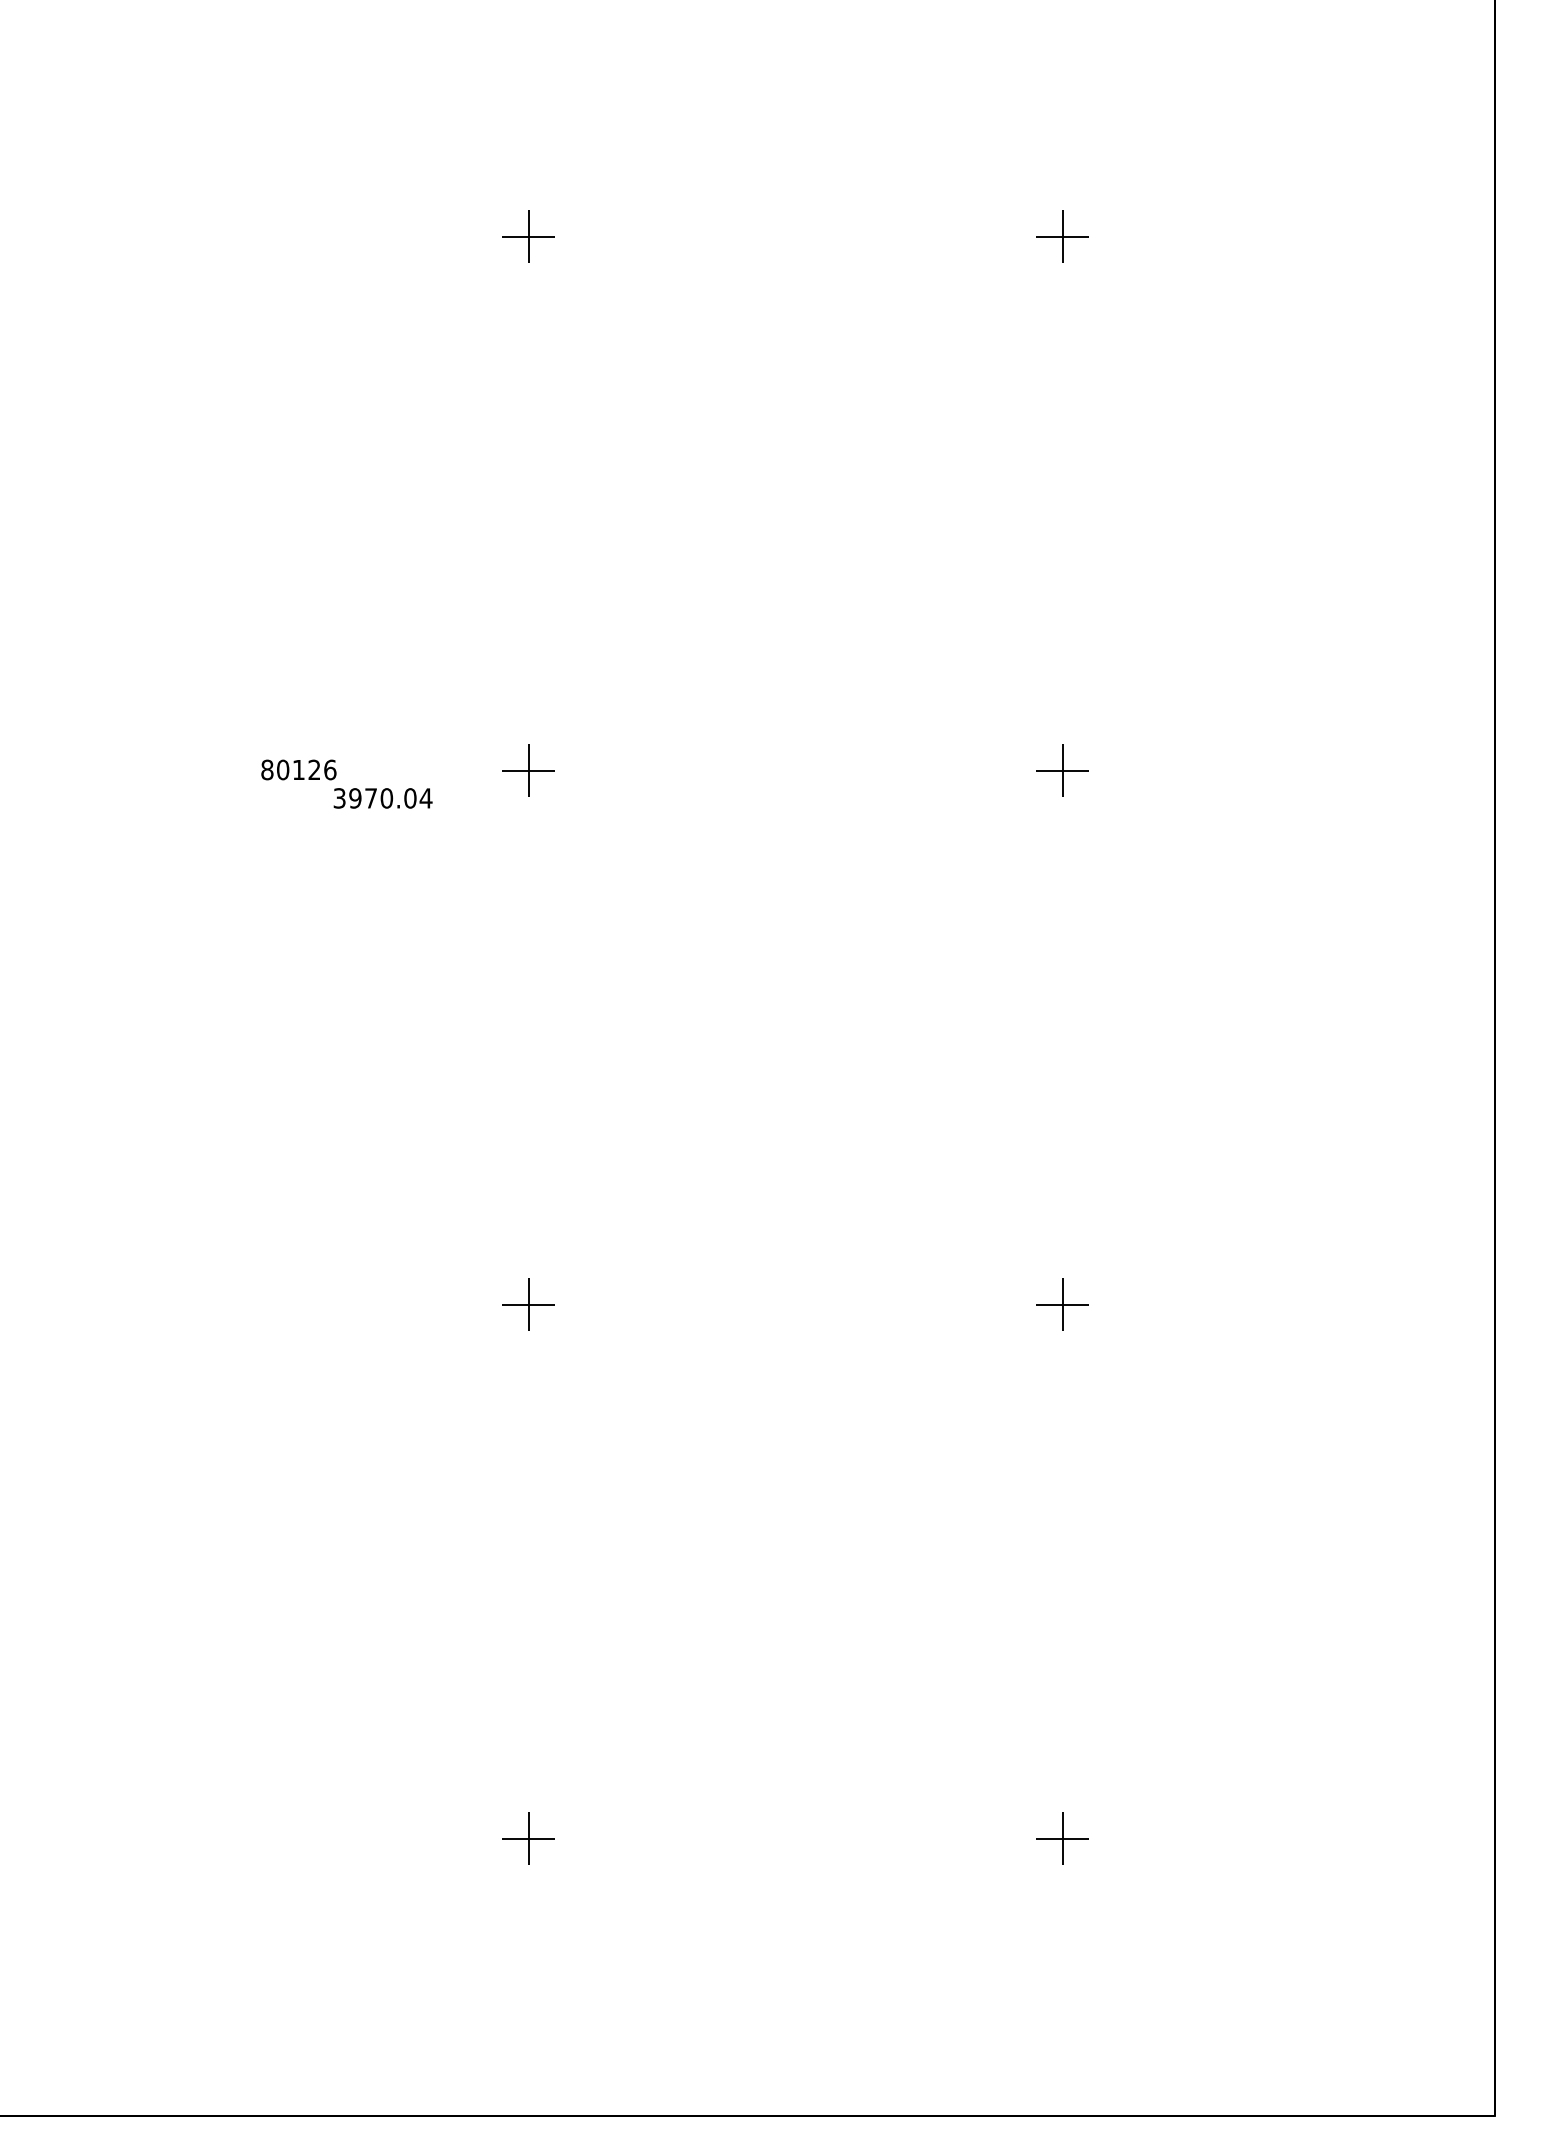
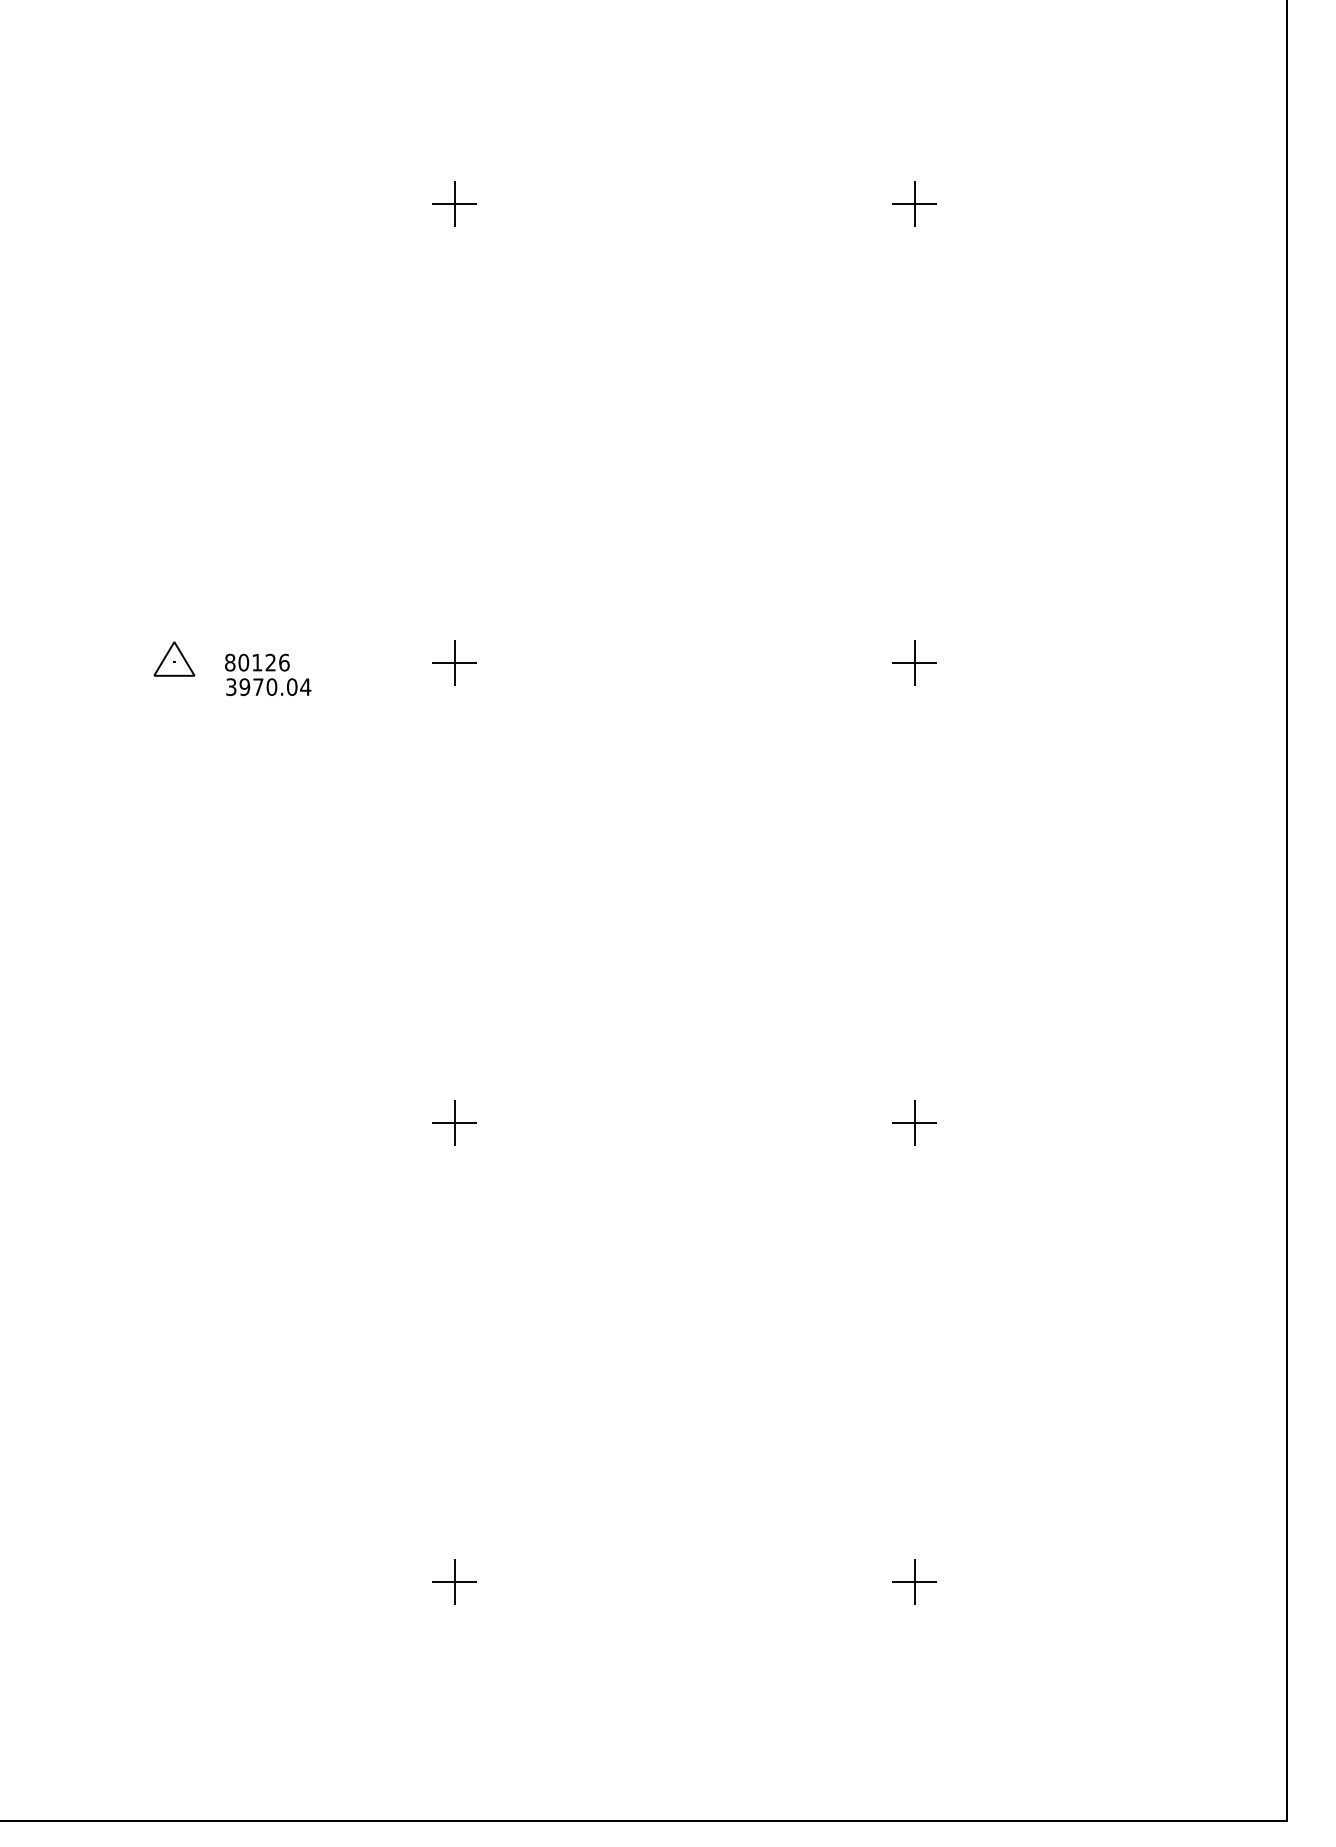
part: (202, 765) -> (174, 658), added
text: (382, 798) -> (268, 687), moved

